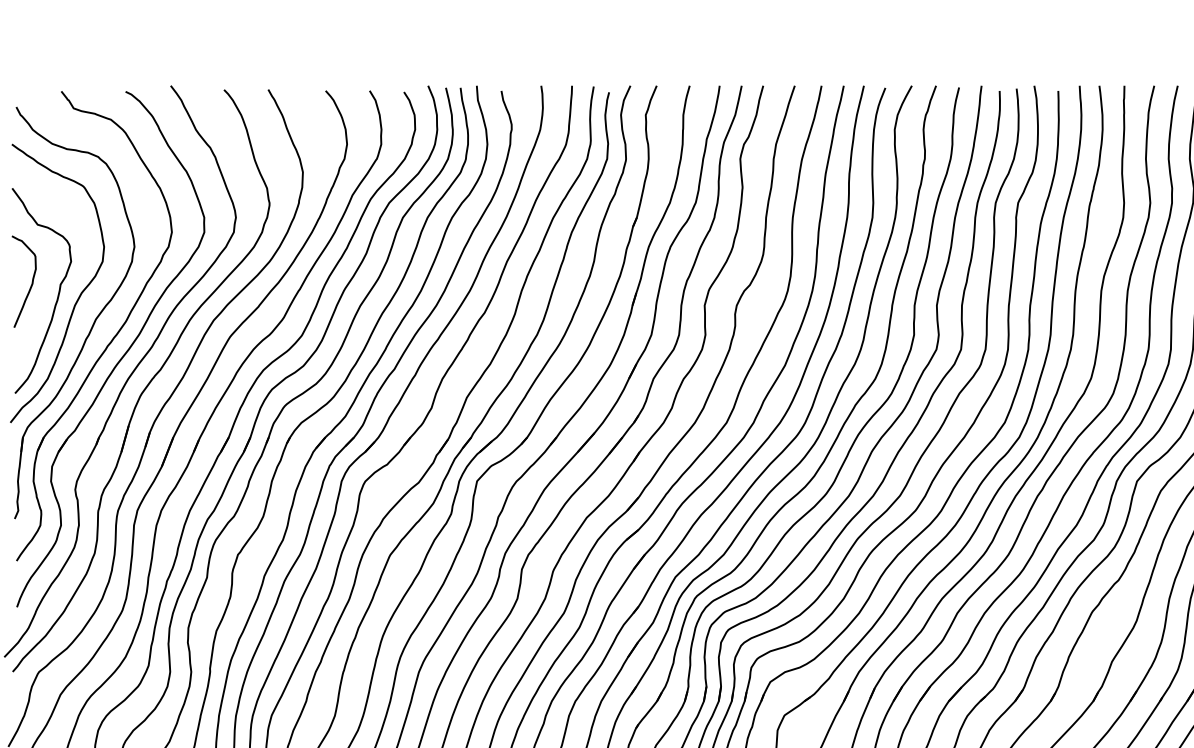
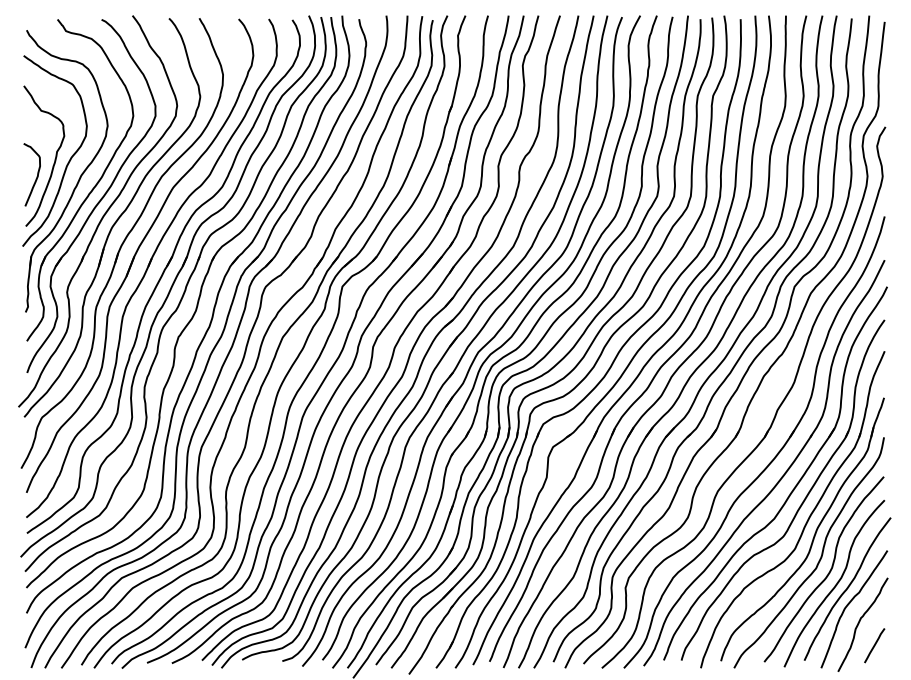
curve: (30, 284) -> (36, 176), moved

